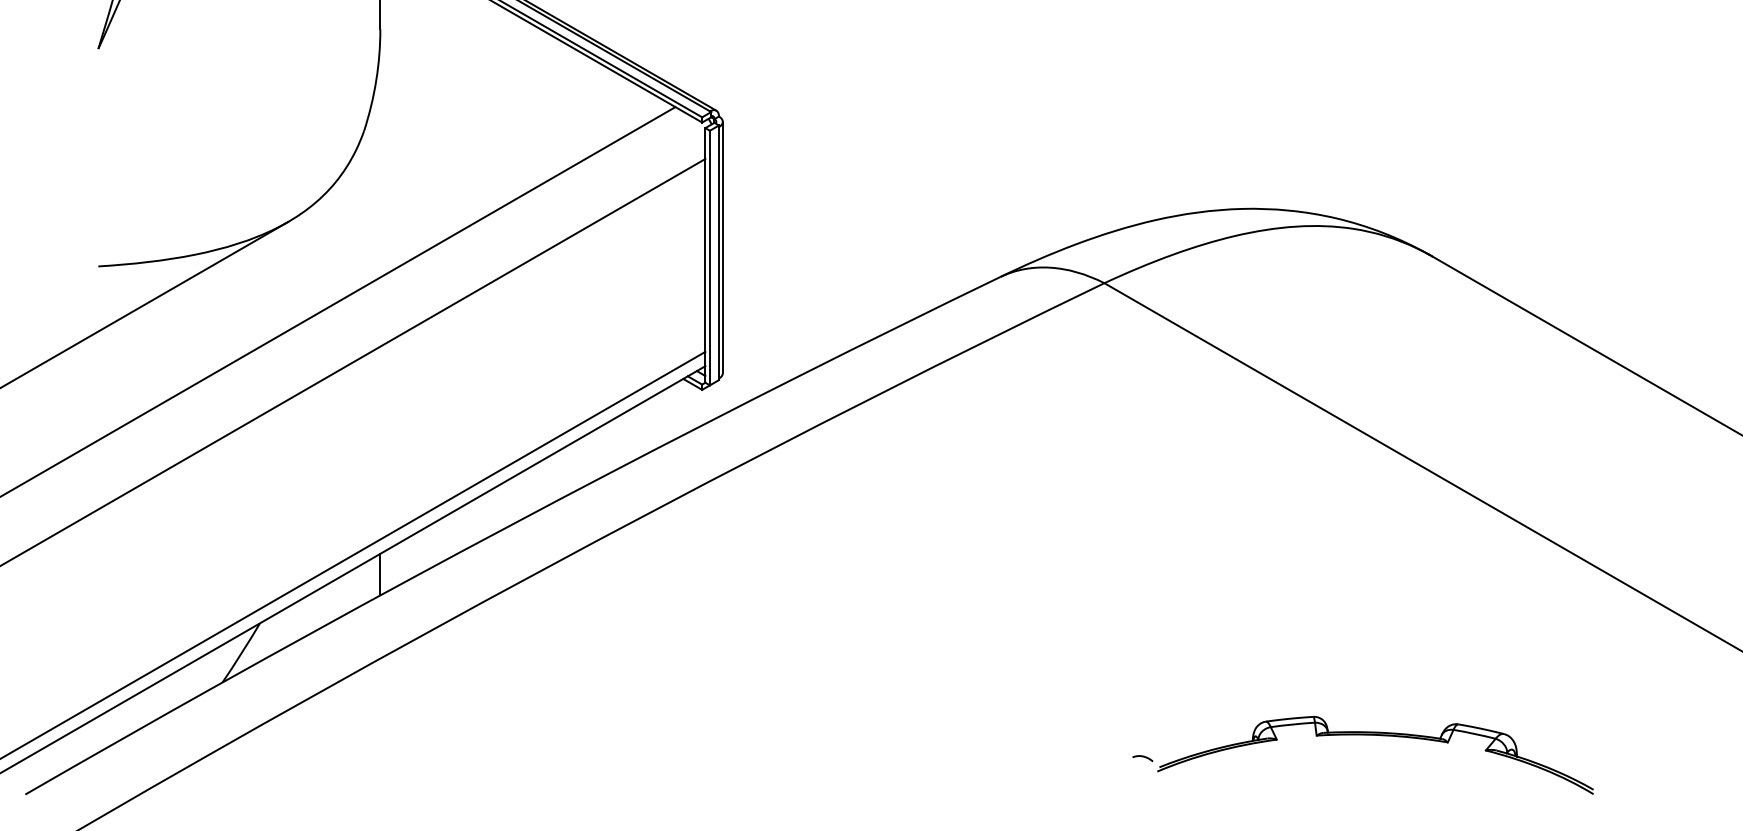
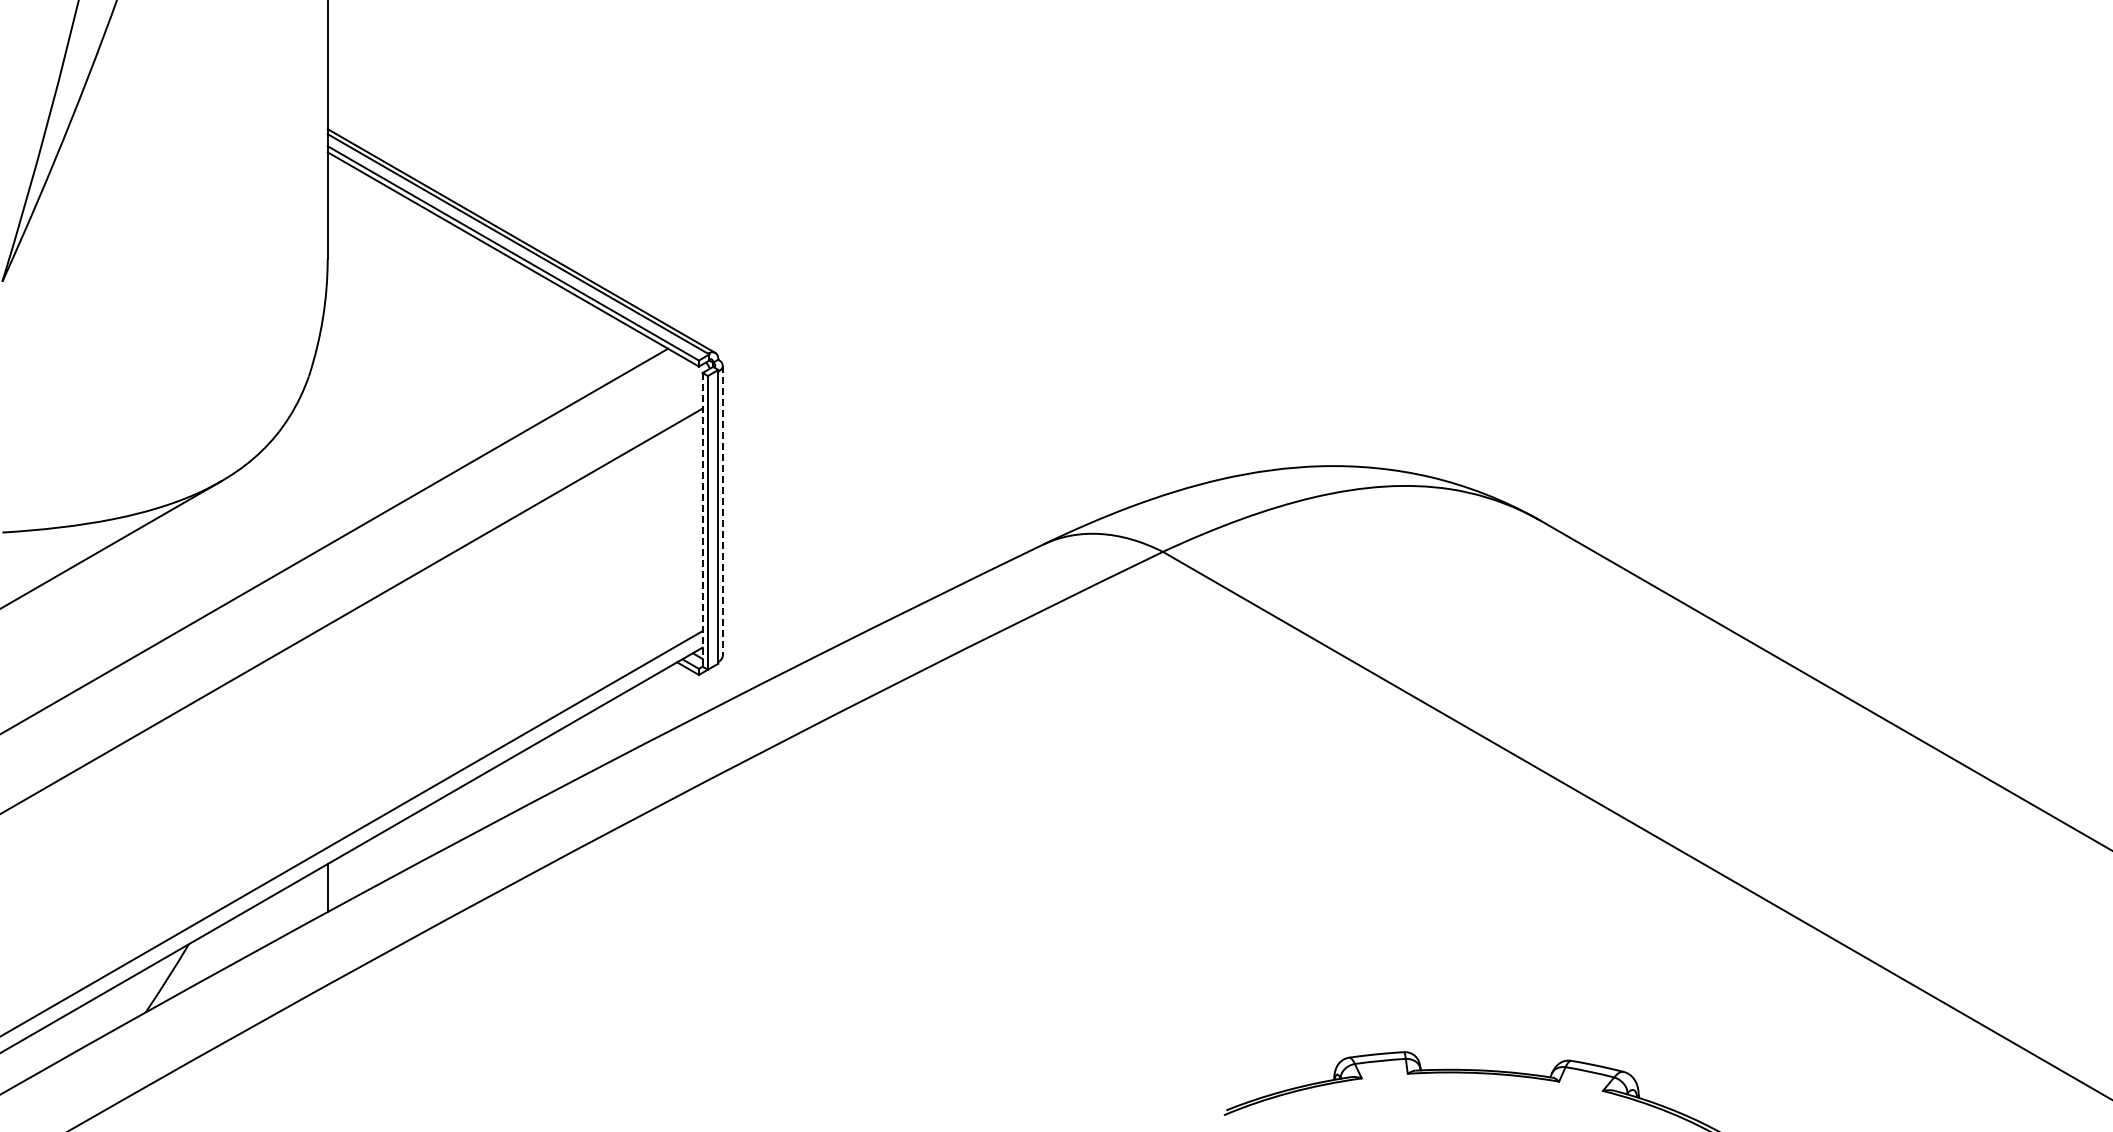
line: (722, 248) -> (722, 511), solid -> dashed
line: (705, 255) -> (702, 519), solid -> dashed
curve: (1143, 757) -> (1207, 1098), removed

